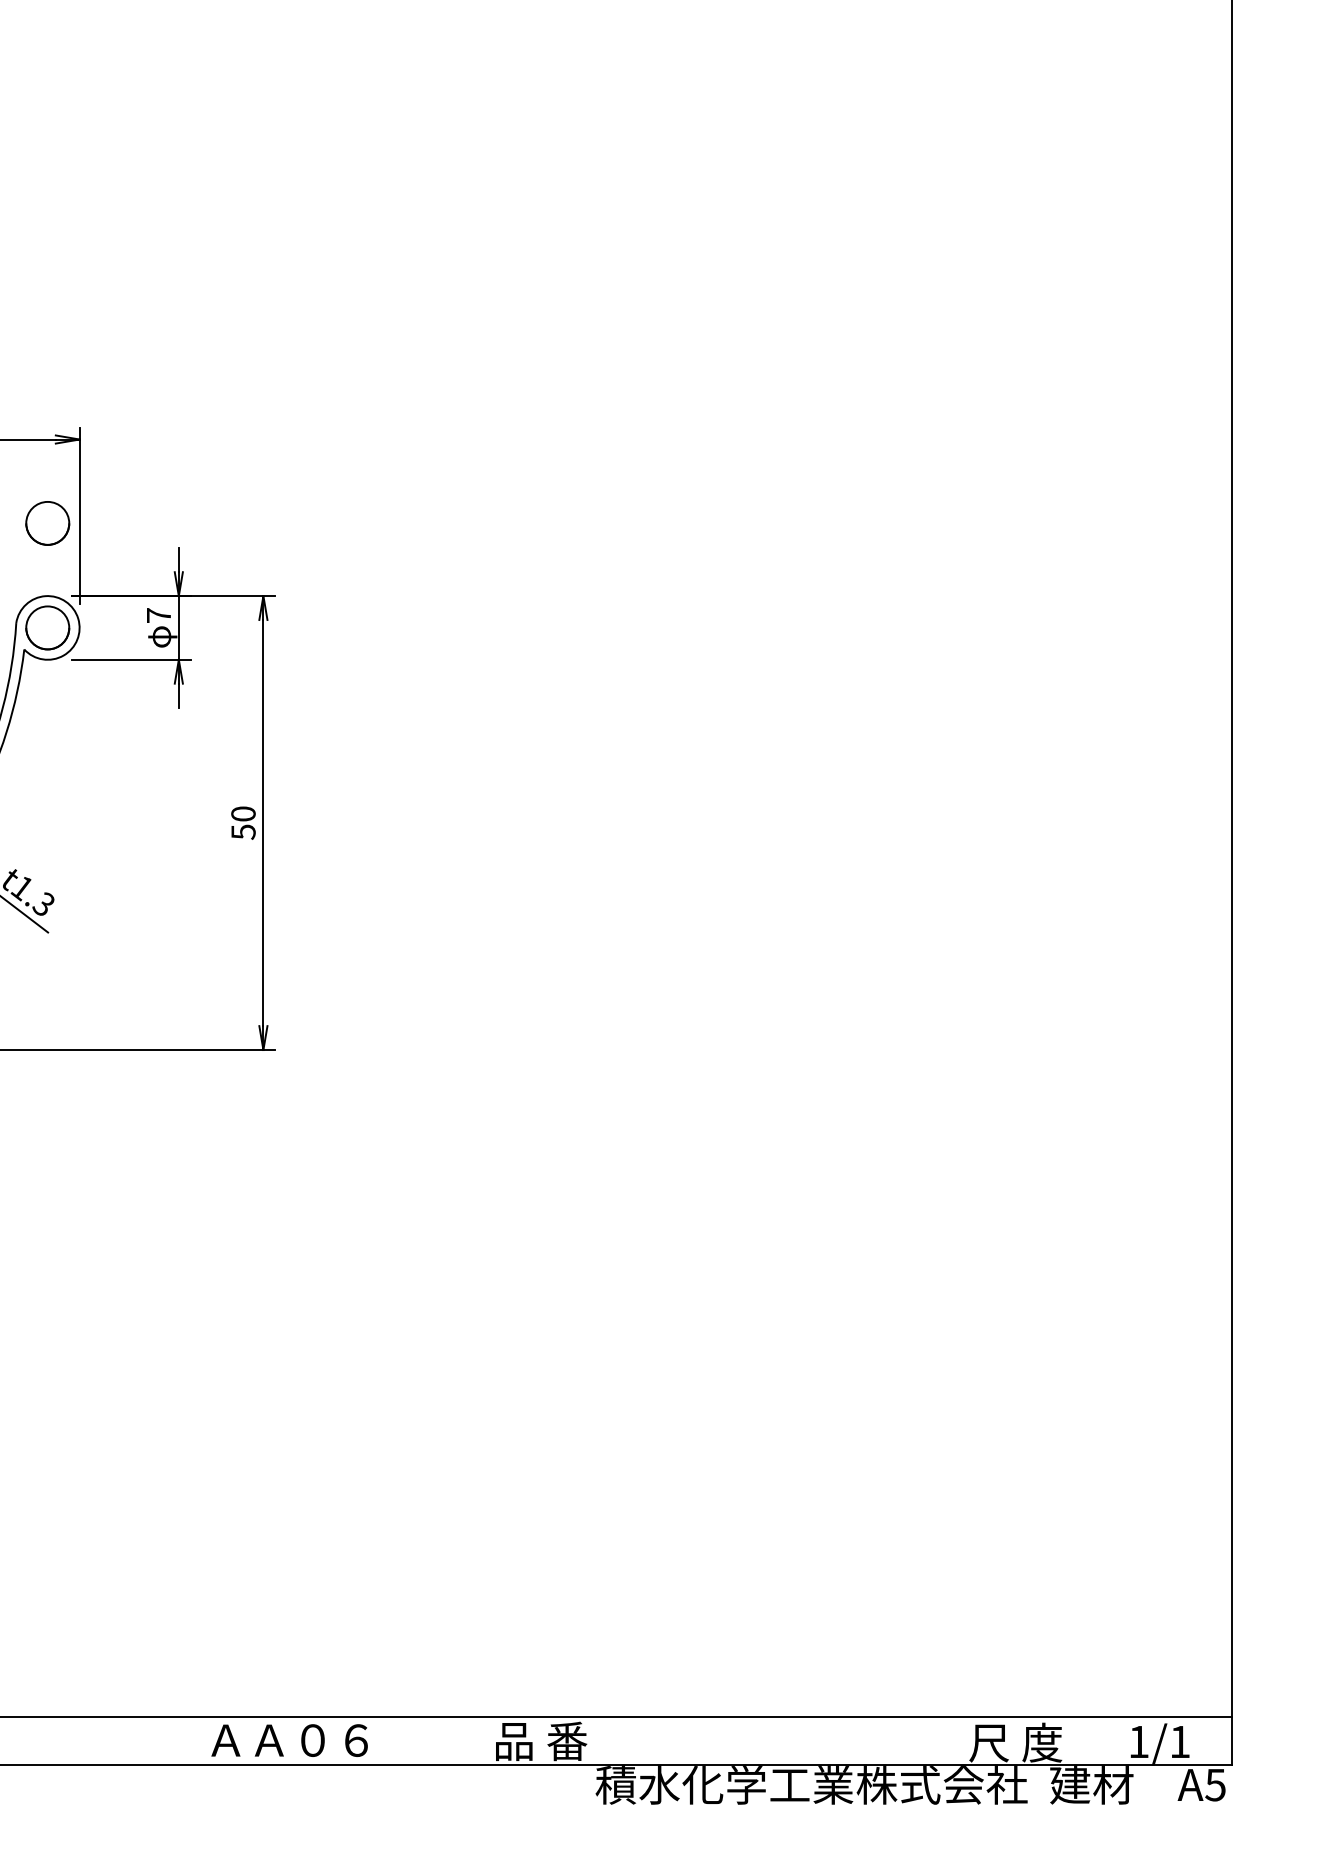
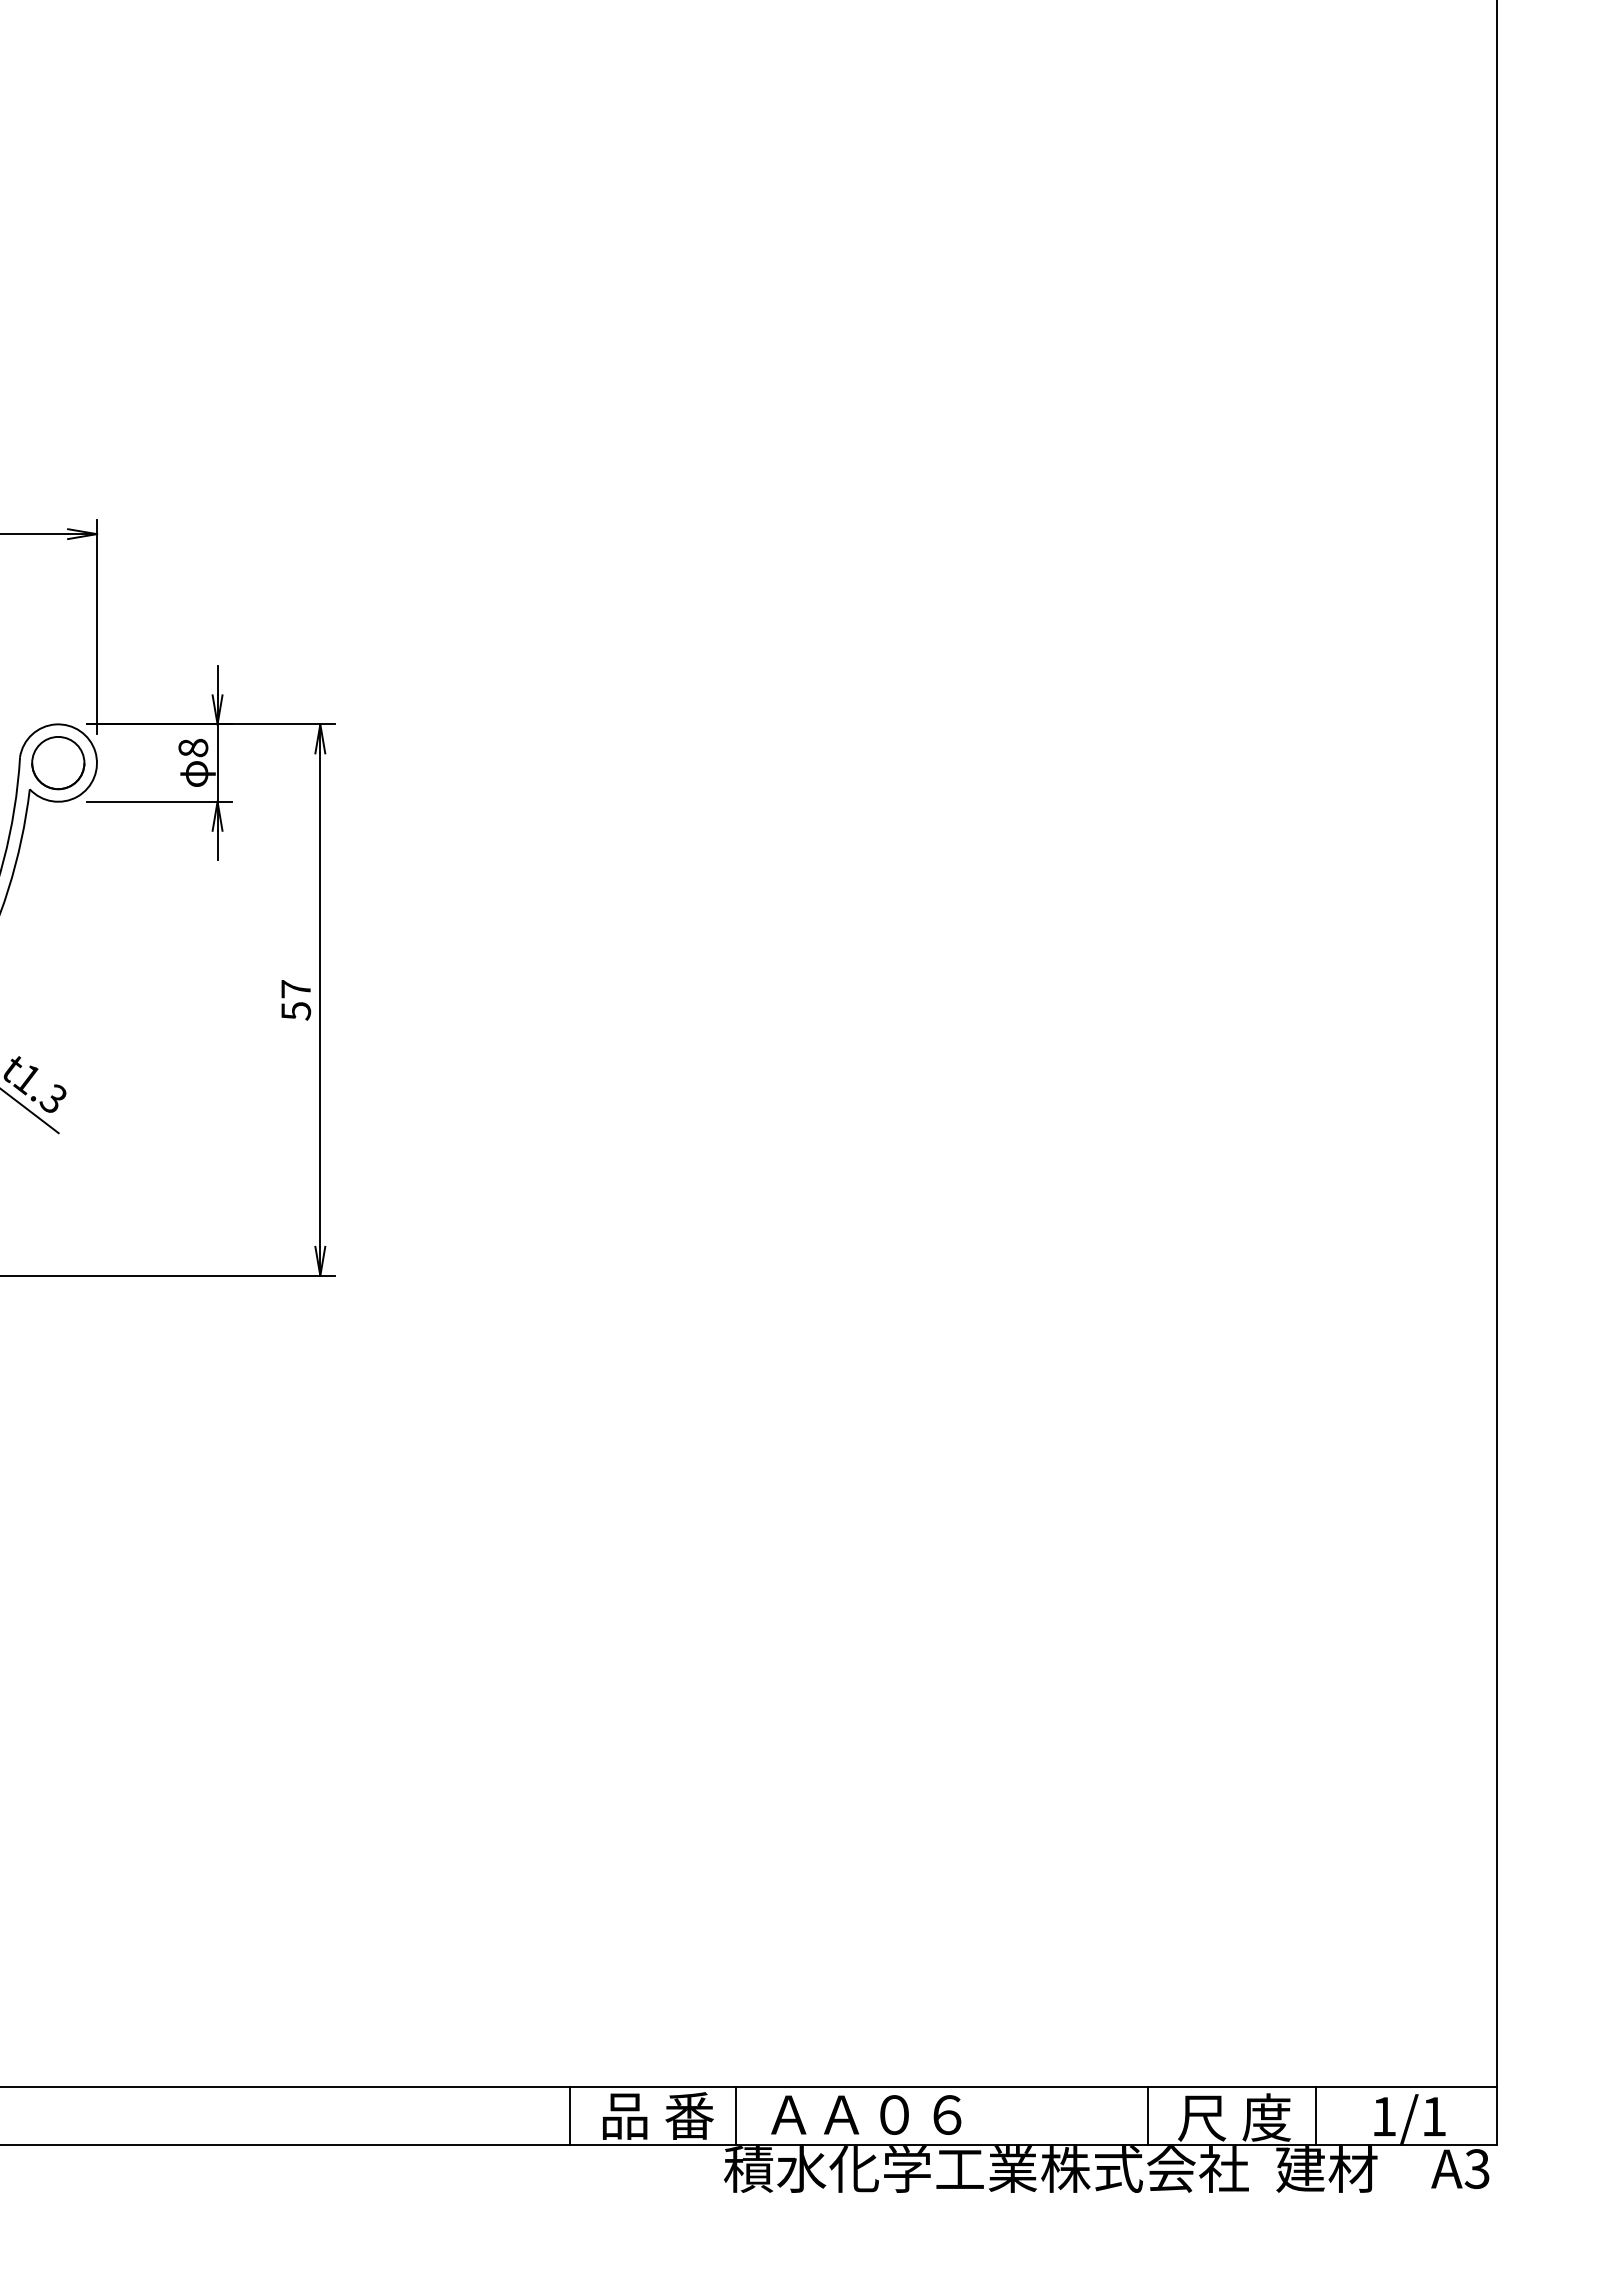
circle: (47, 523) -> (58, 636), removed
text: (159, 615) -> (193, 747), 7 -> 8
text: (243, 814) -> (296, 989), 50 -> 57
text: (289, 1740) -> (866, 2114), moved
line: (468, 1740) -> (569, 2115), added
line: (605, 1740) -> (736, 2115), added
line: (944, 1740) -> (1147, 2115), added
line: (1083, 1740) -> (1316, 2115), added
text: (1214, 1784) -> (1476, 2168), A5 -> A3

